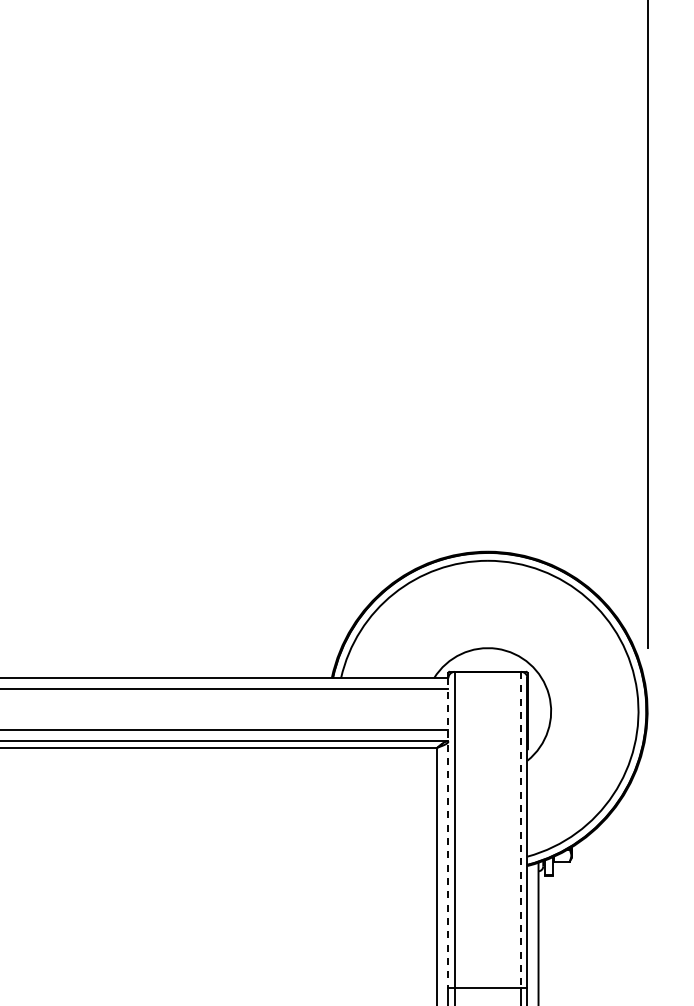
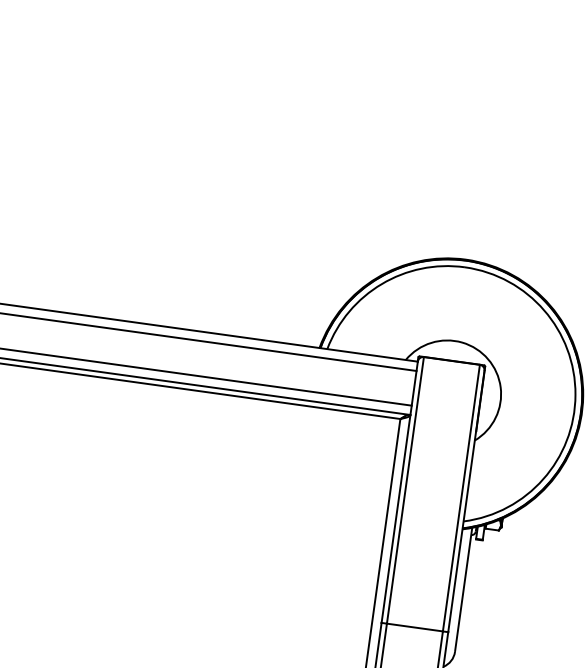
line: (521, 830) -> (461, 498), dashed -> solid
line: (448, 833) -> (399, 492), dashed -> solid

